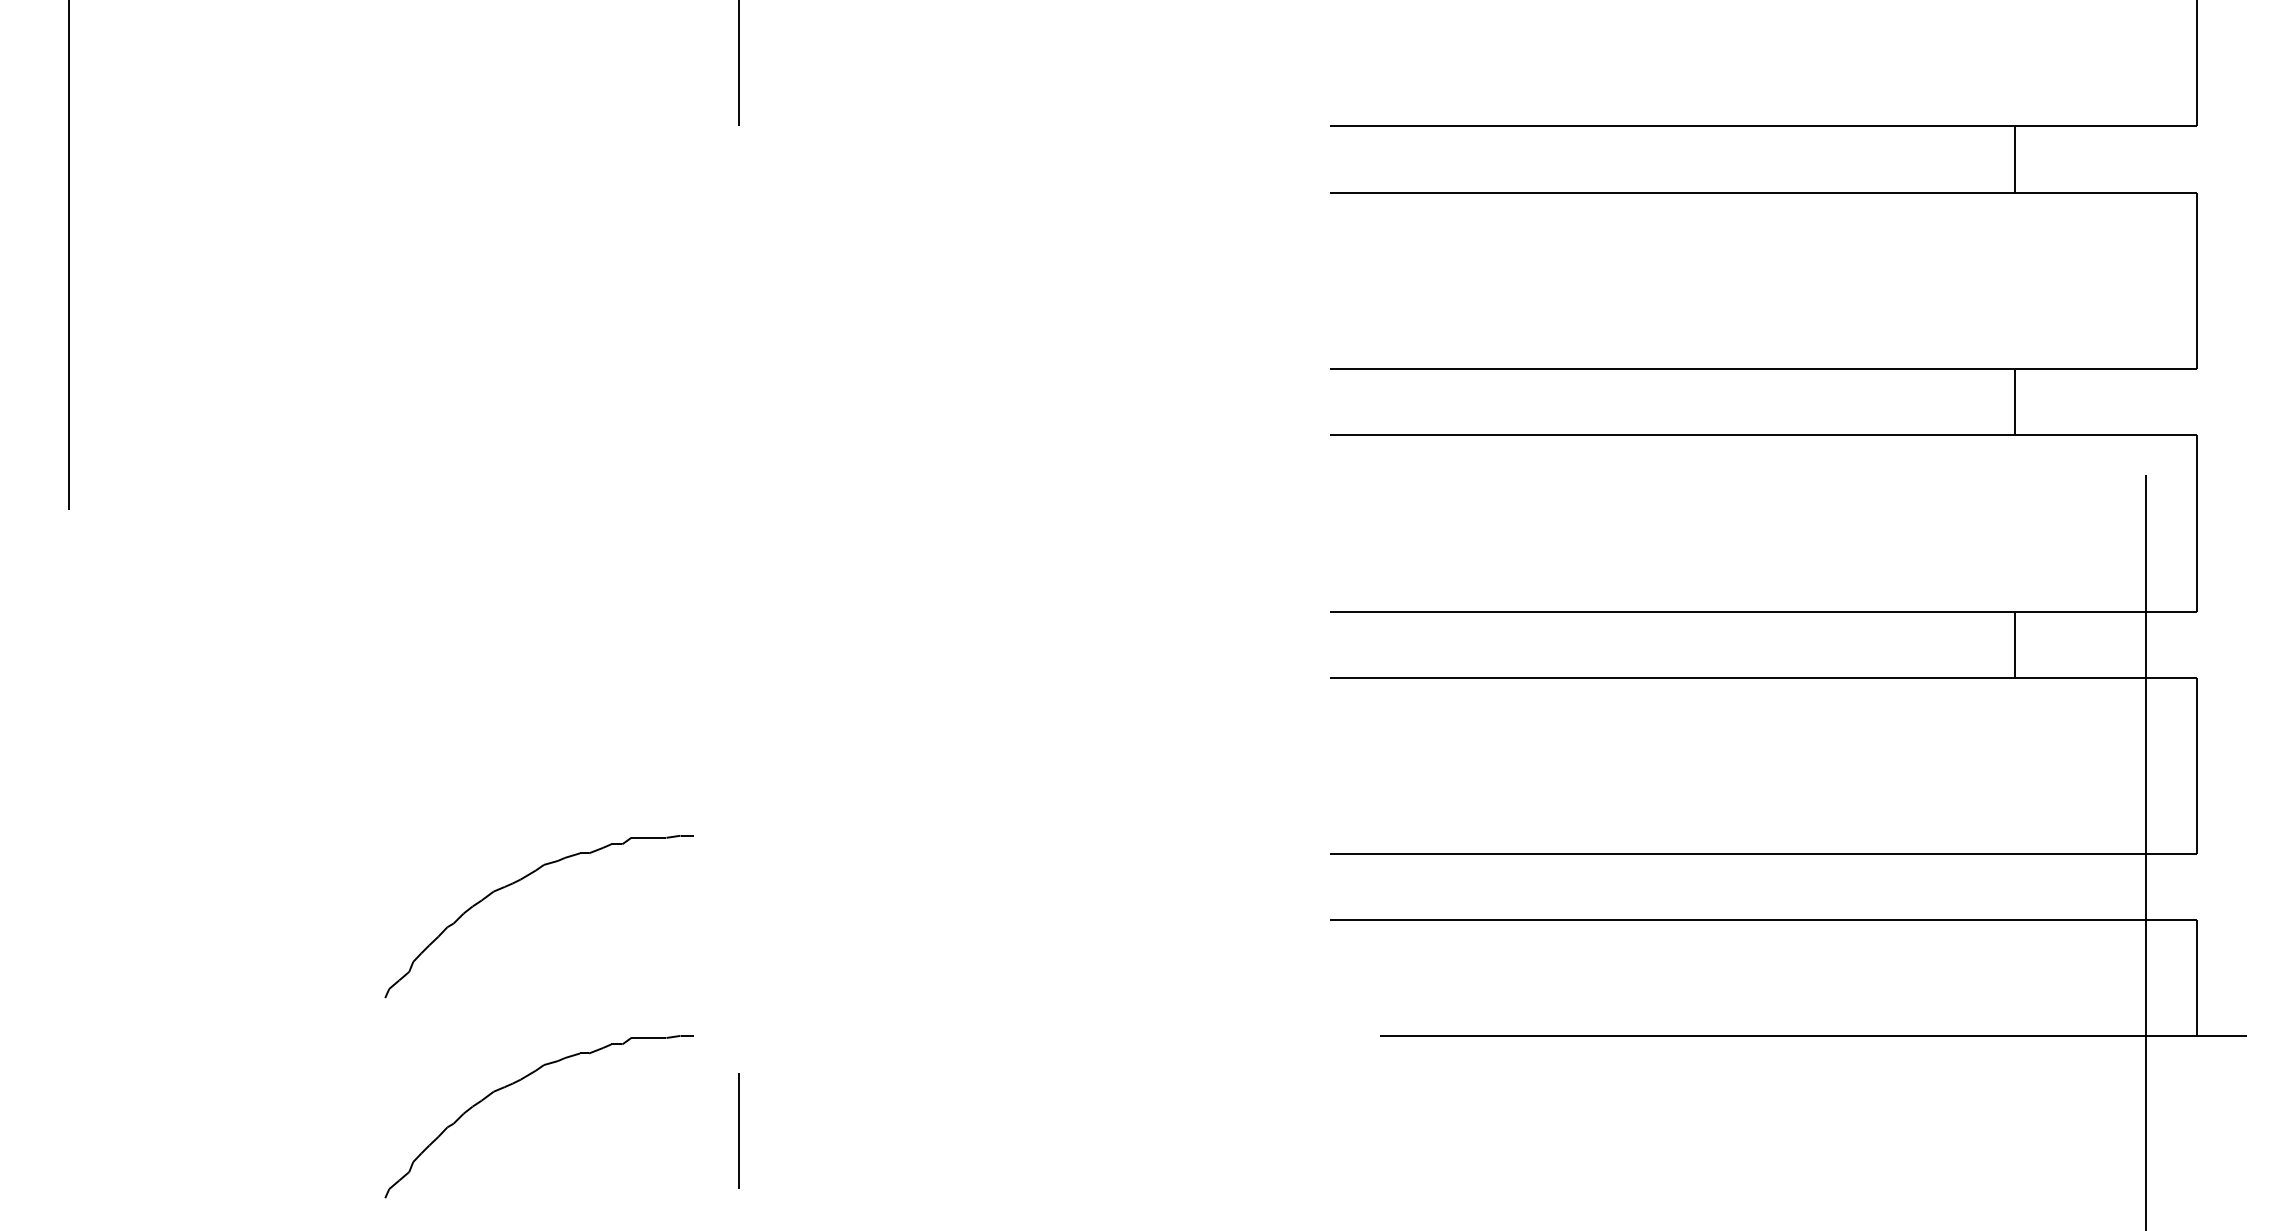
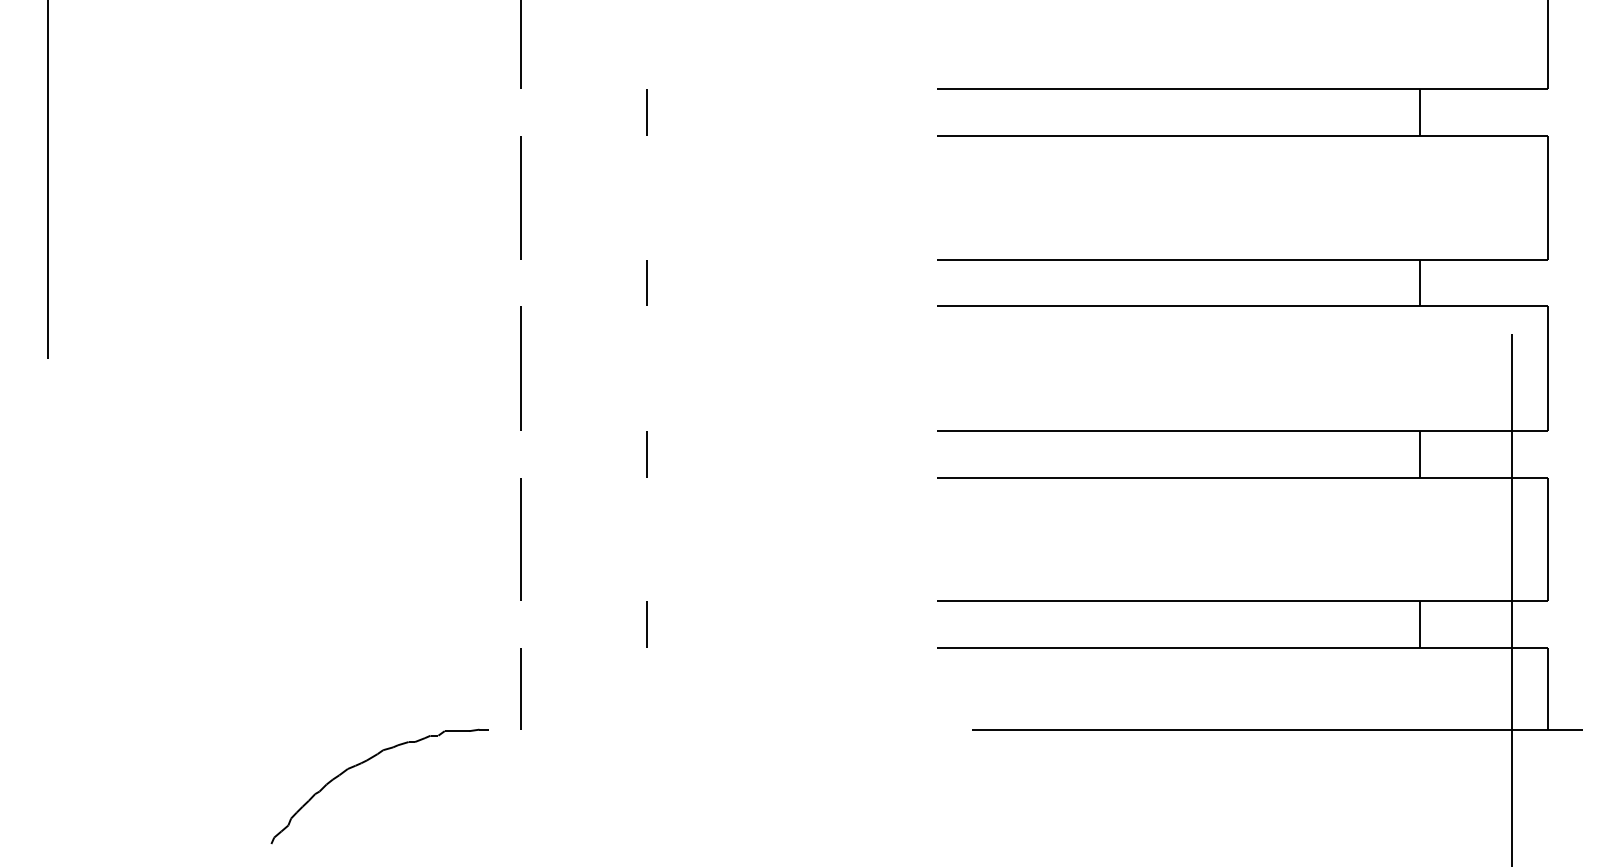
line: (919, 158) -> (647, 111), added
line: (738, 280) -> (520, 197), added
line: (919, 401) -> (647, 282), added
line: (738, 523) -> (520, 368), added
line: (919, 643) -> (647, 453), added
line: (738, 765) -> (520, 539), added
part: (521, 880) -> (367, 620), removed
line: (919, 886) -> (647, 624), added
line: (2014, 886) -> (1419, 624), added
line: (738, 1130) -> (520, 688), moved

